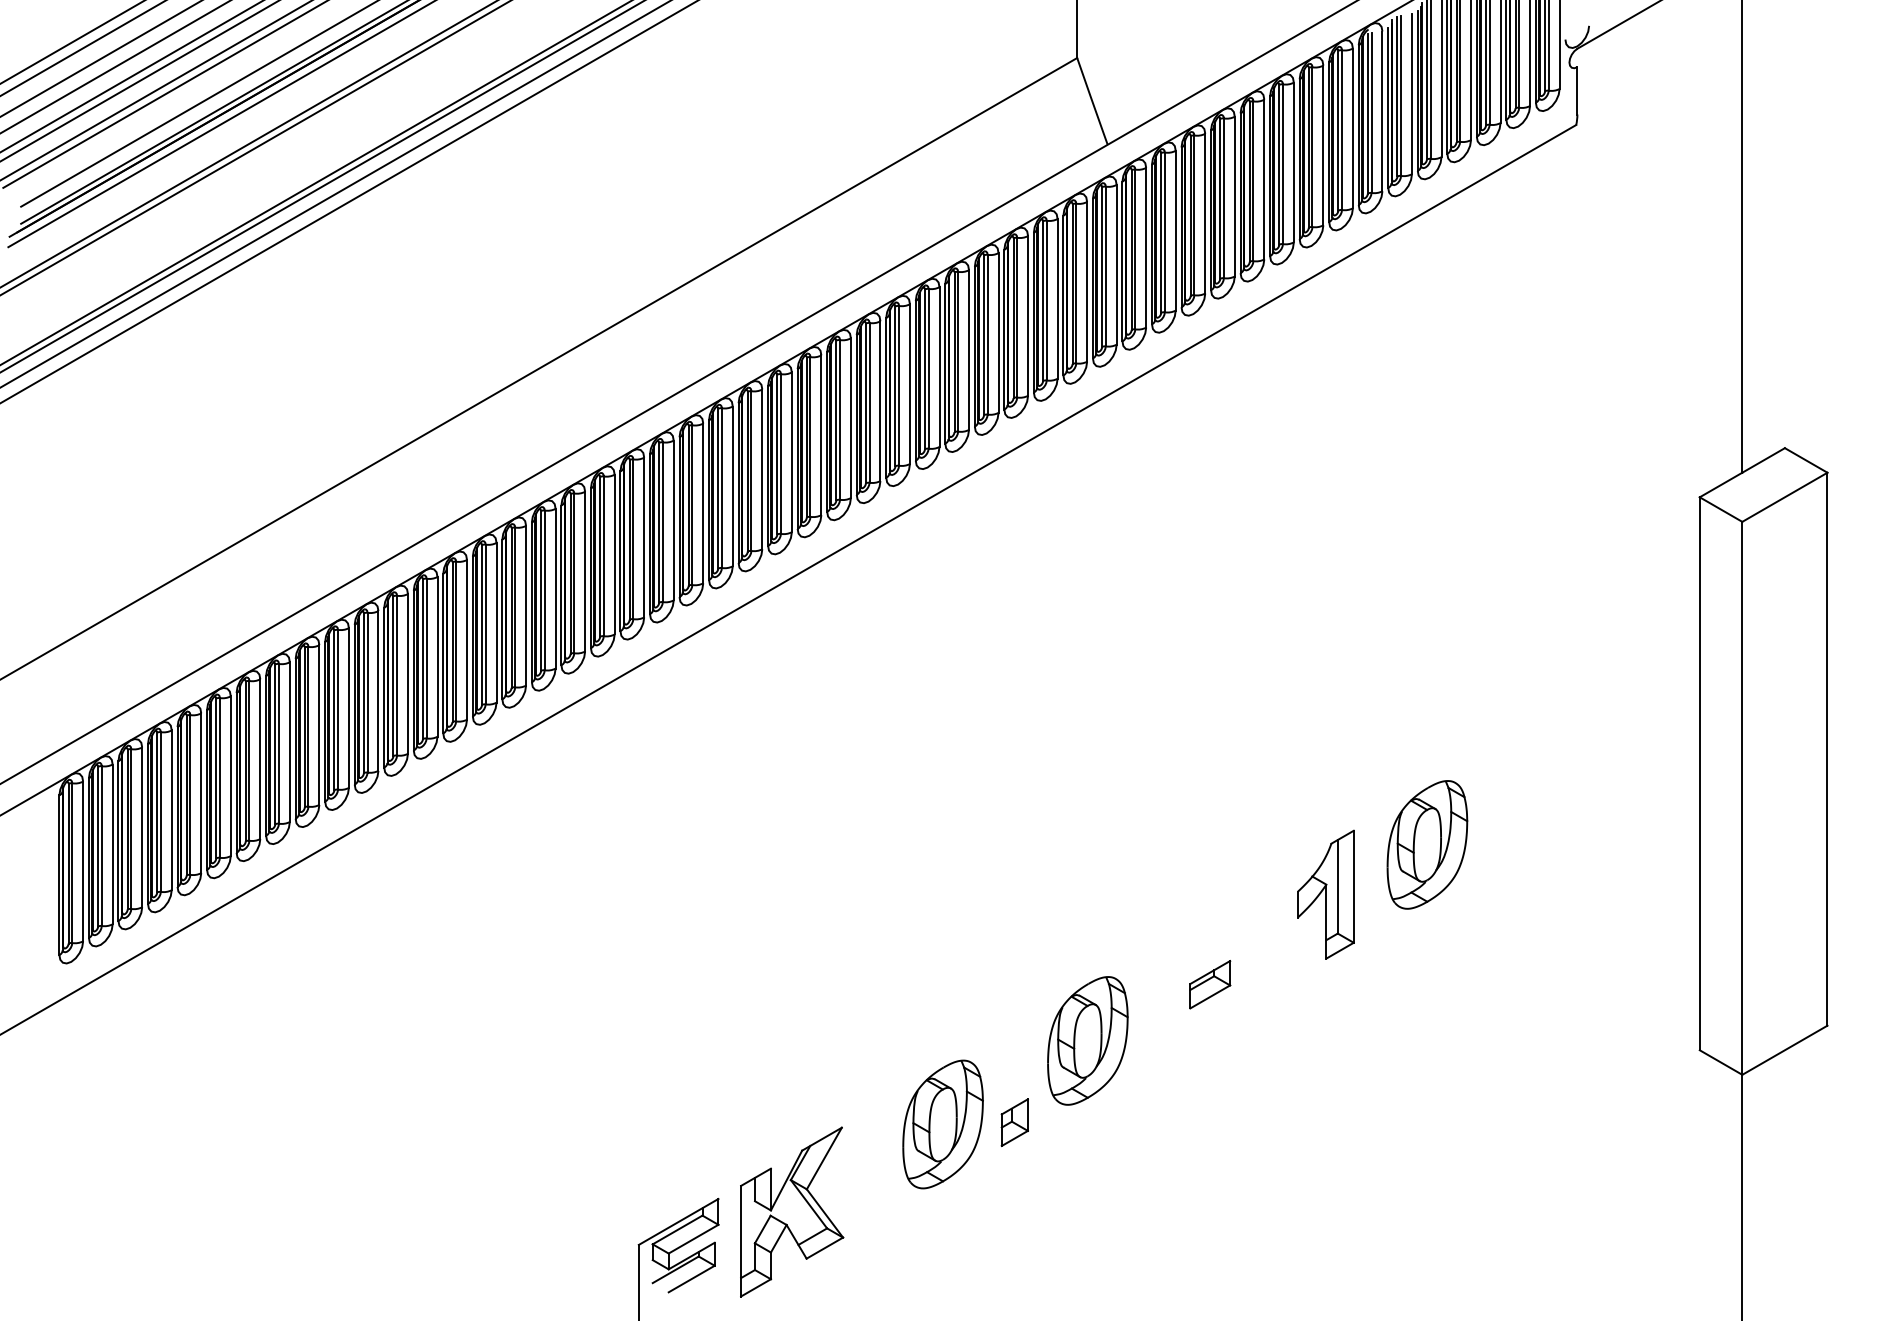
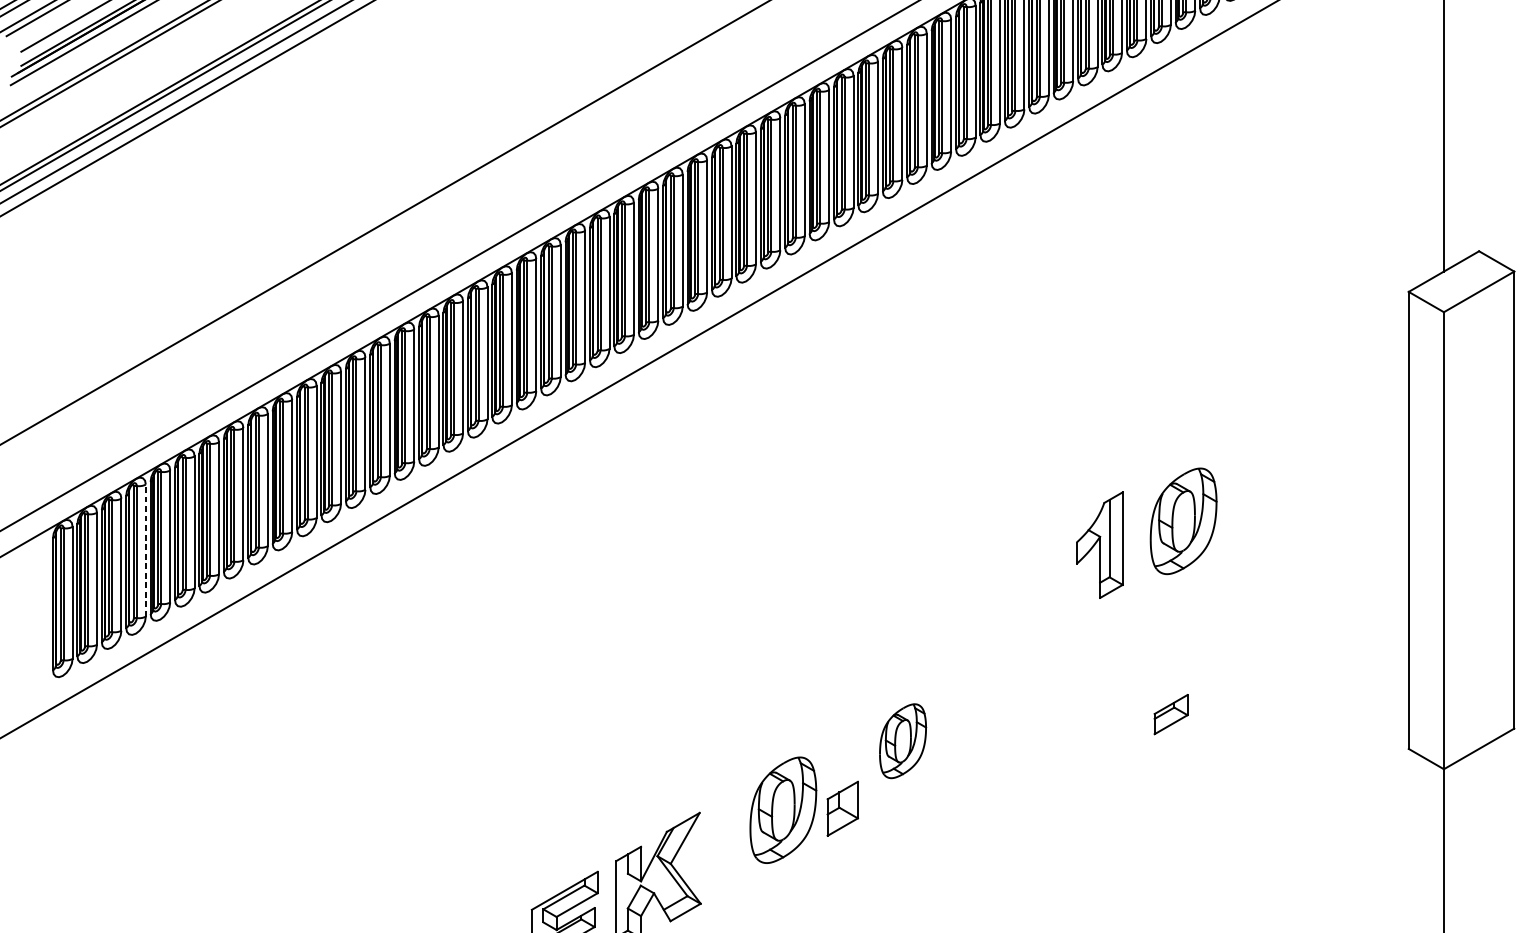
line: (171, 810) -> (145, 550), solid -> dashed
part: (1427, 844) -> (1183, 521), moved
part: (1325, 894) -> (1099, 544), moved
part: (1210, 984) -> (1171, 714), moved
part: (1087, 1040) -> (902, 740), size x0.7
part: (1014, 1122) -> (842, 808), size x1.4

